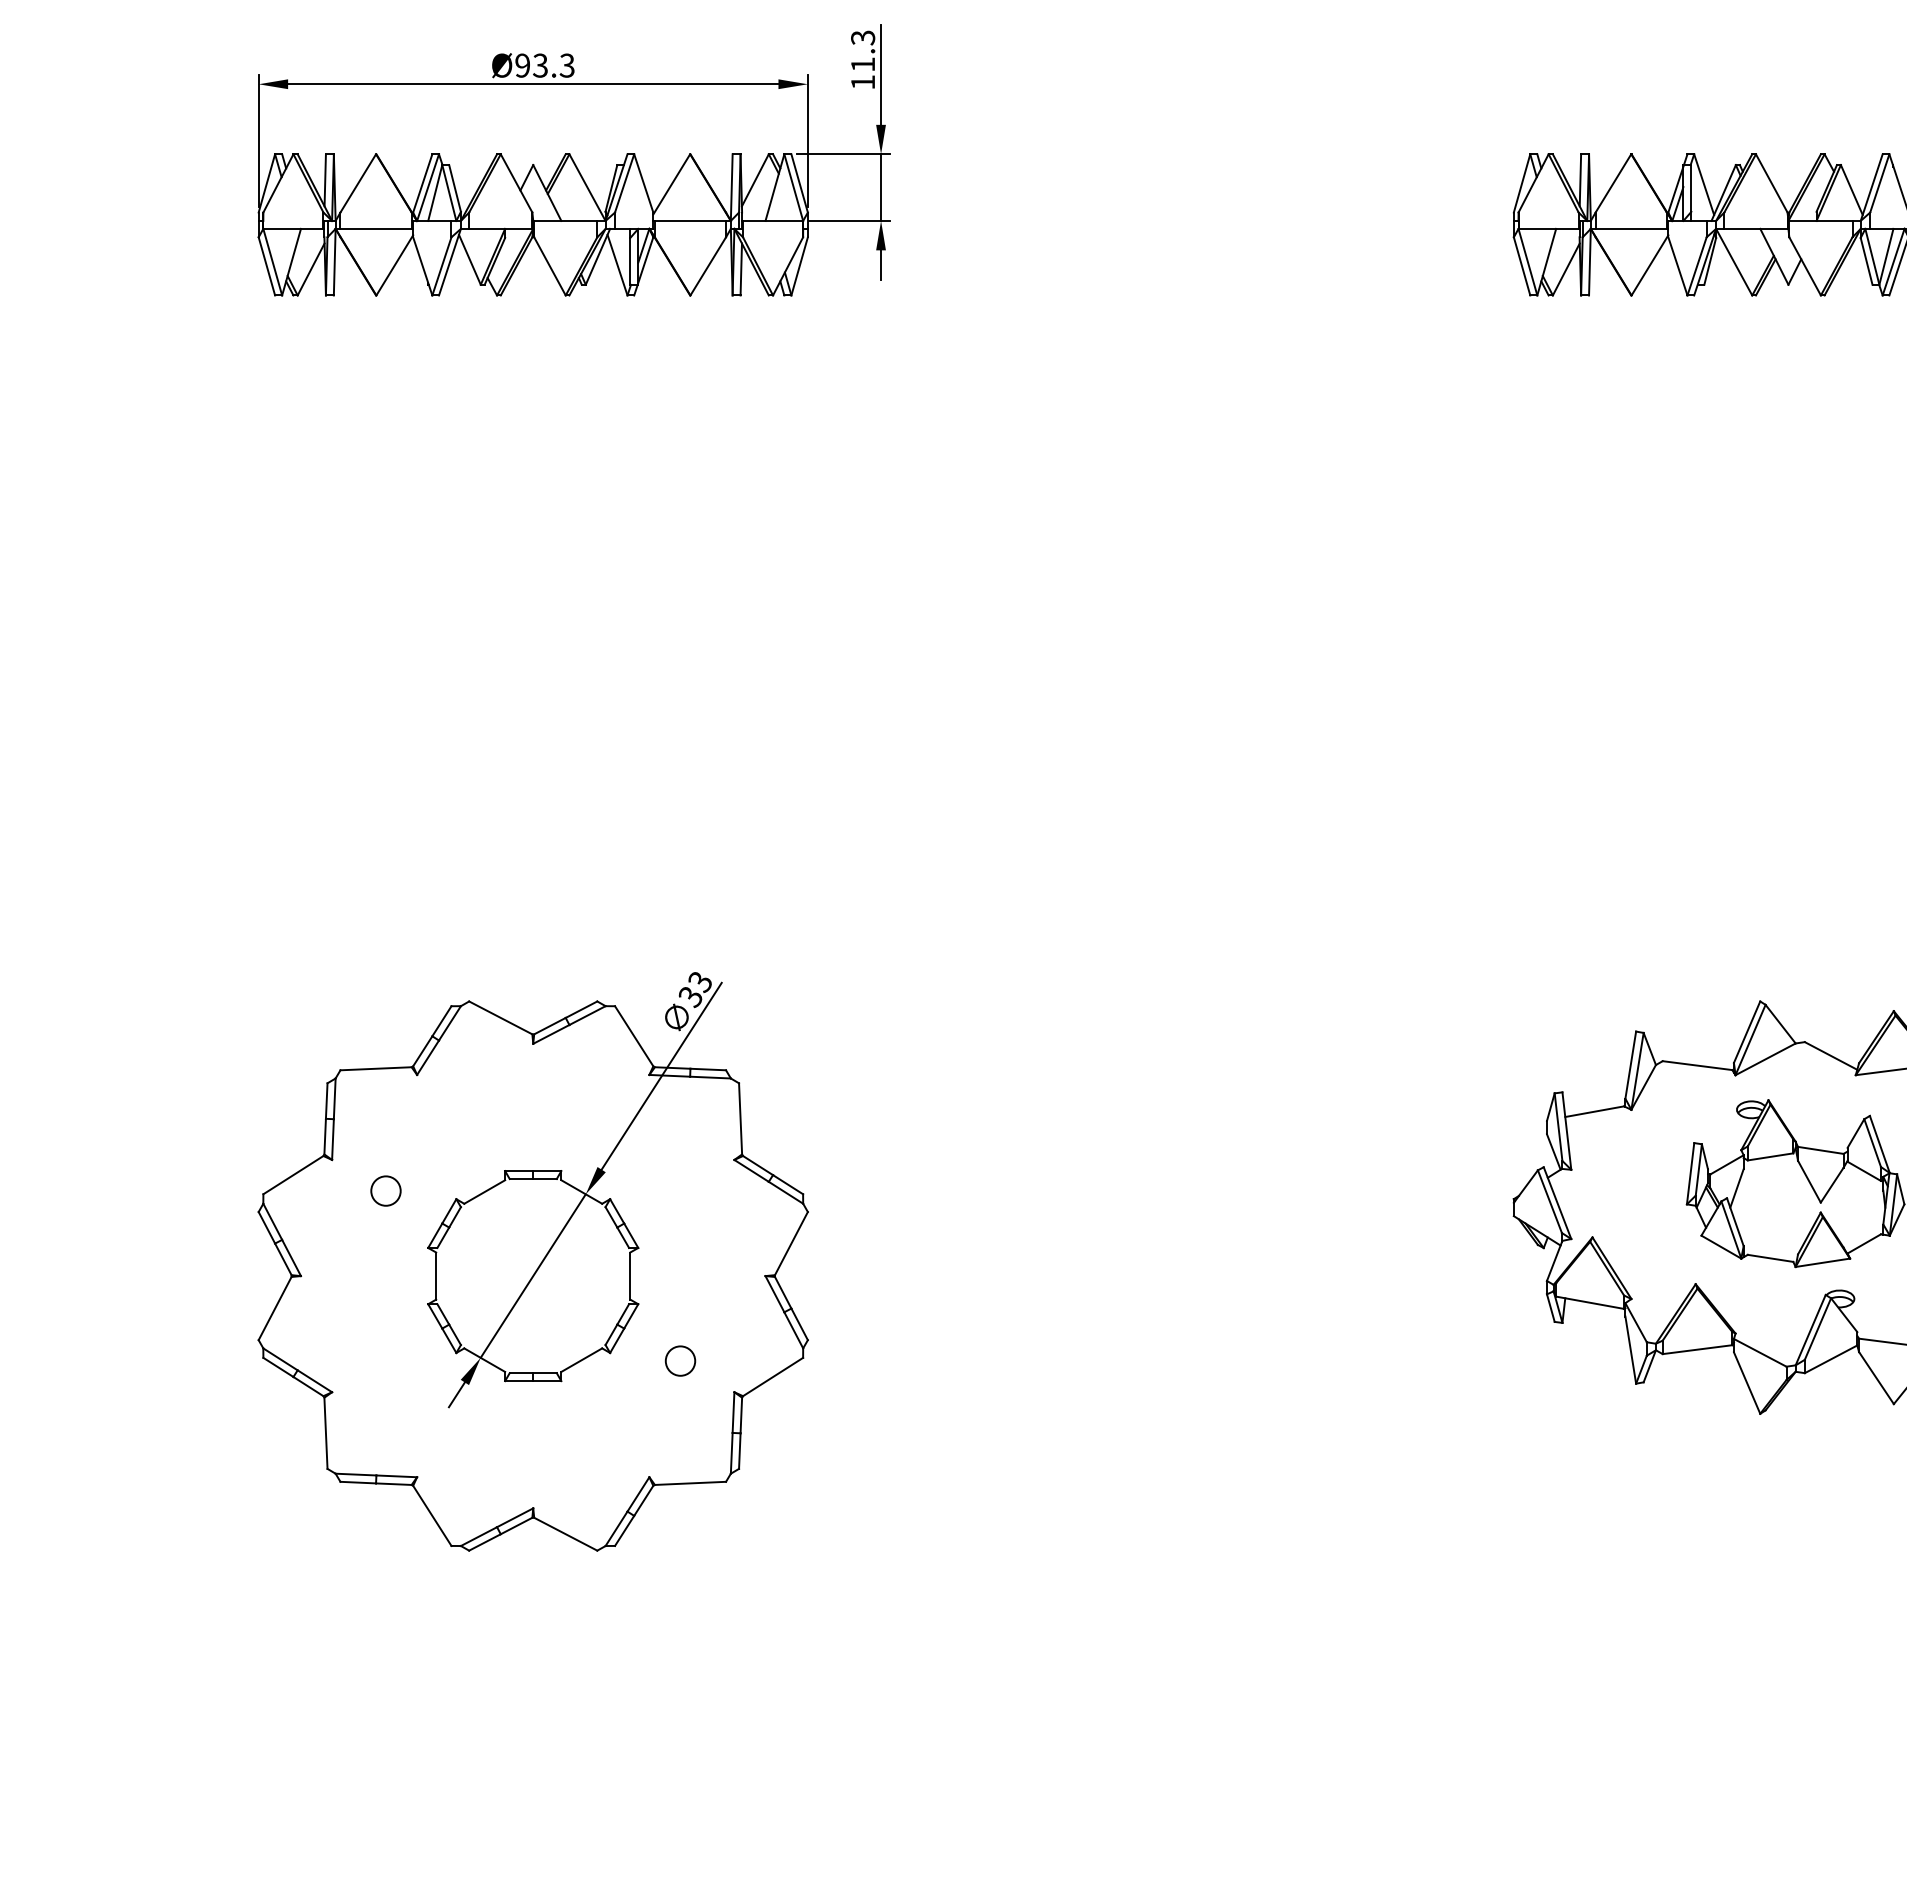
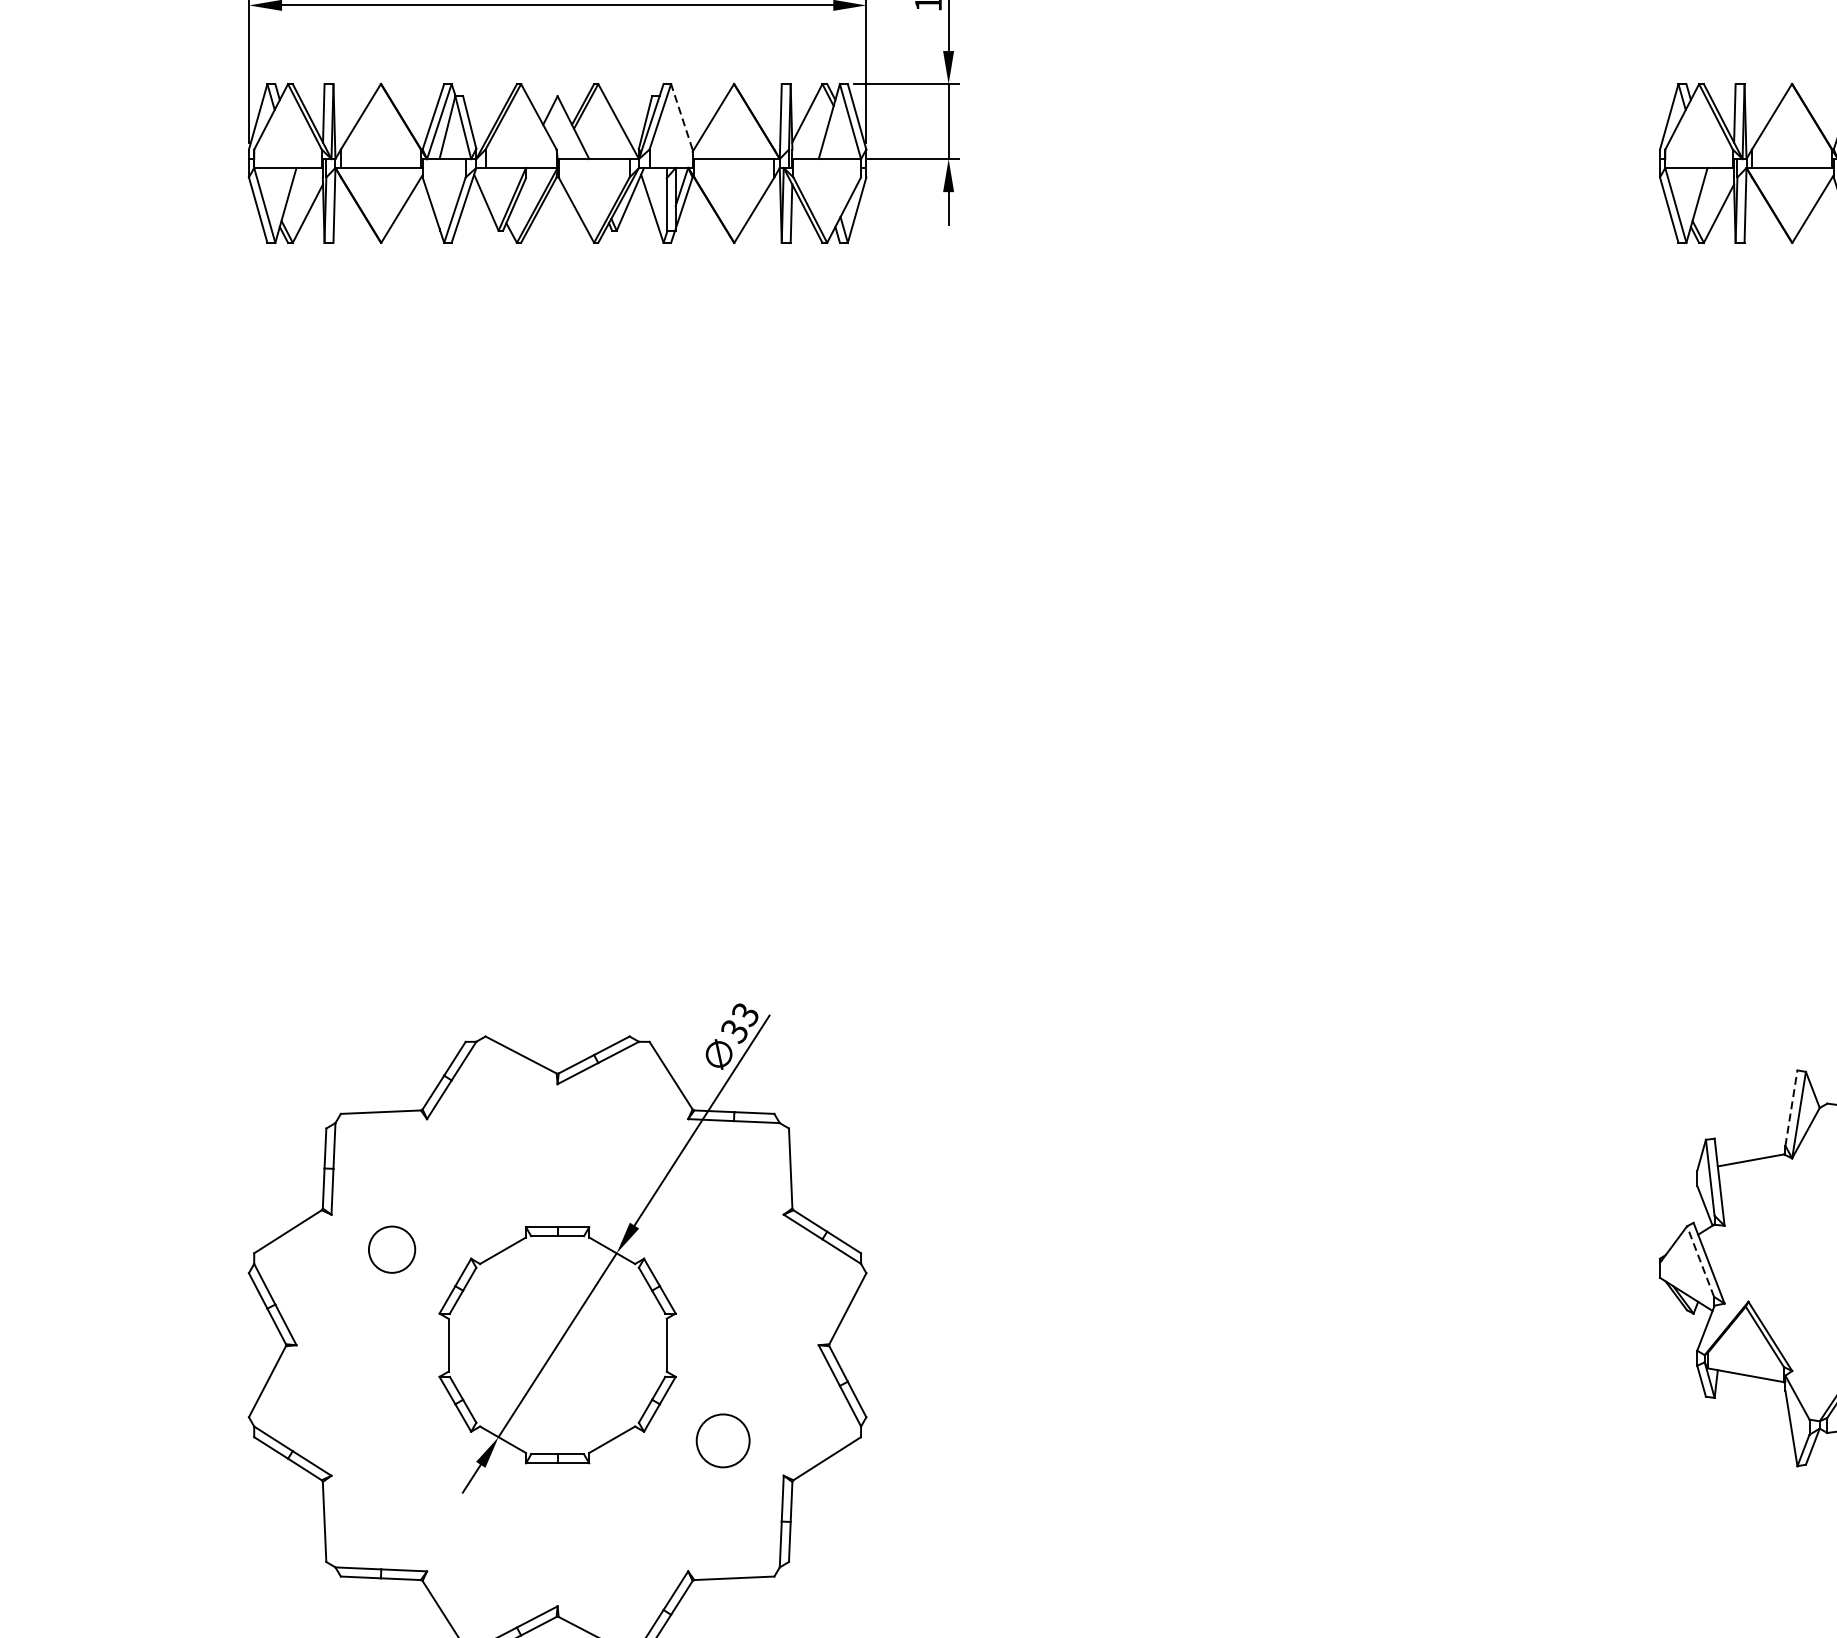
line: (643, 183) -> (681, 116), solid -> dashed
line: (1630, 1065) -> (1791, 1108), solid -> dashed
circle: (385, 1190) -> (391, 1249), size x1.4
line: (1549, 1201) -> (1700, 1261), solid -> dashed
circle: (680, 1360) -> (723, 1440), size x1.6

